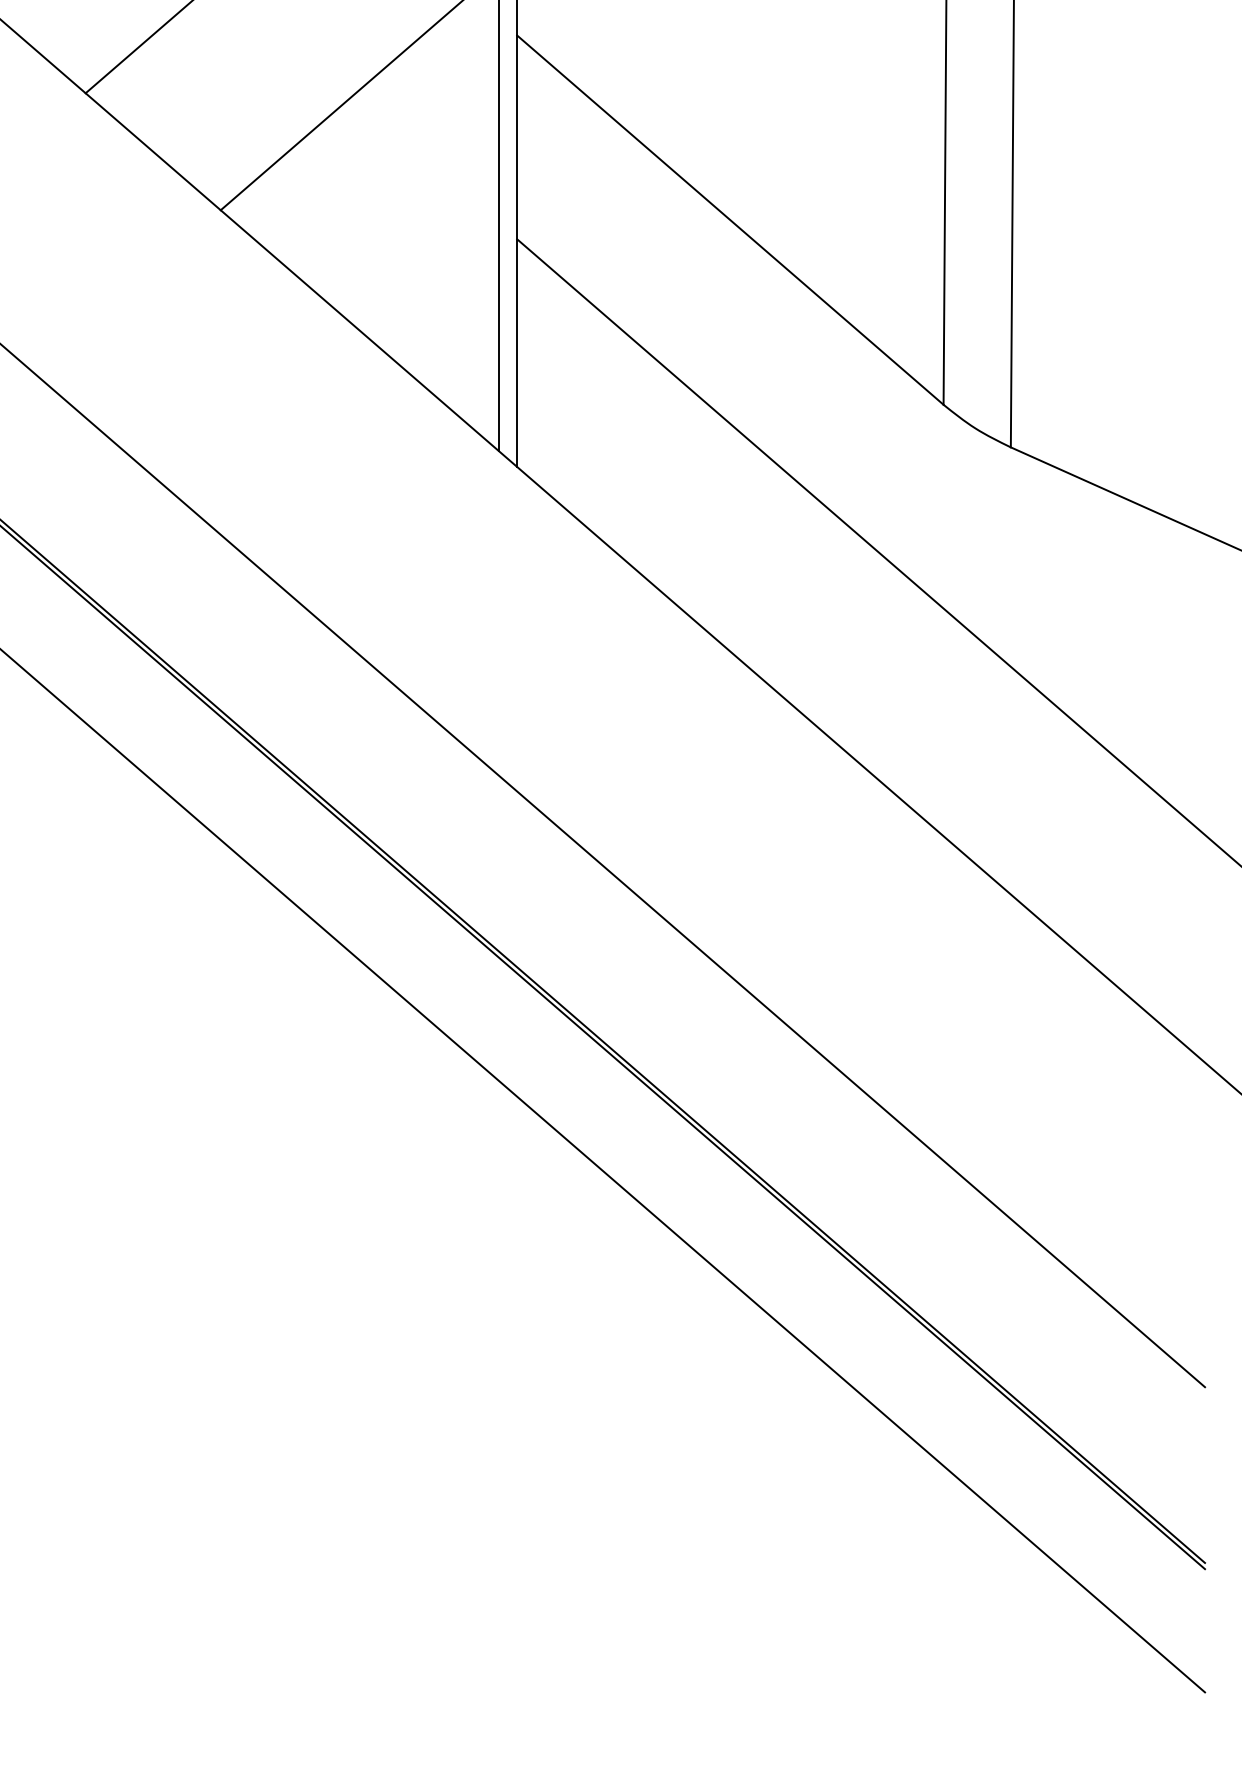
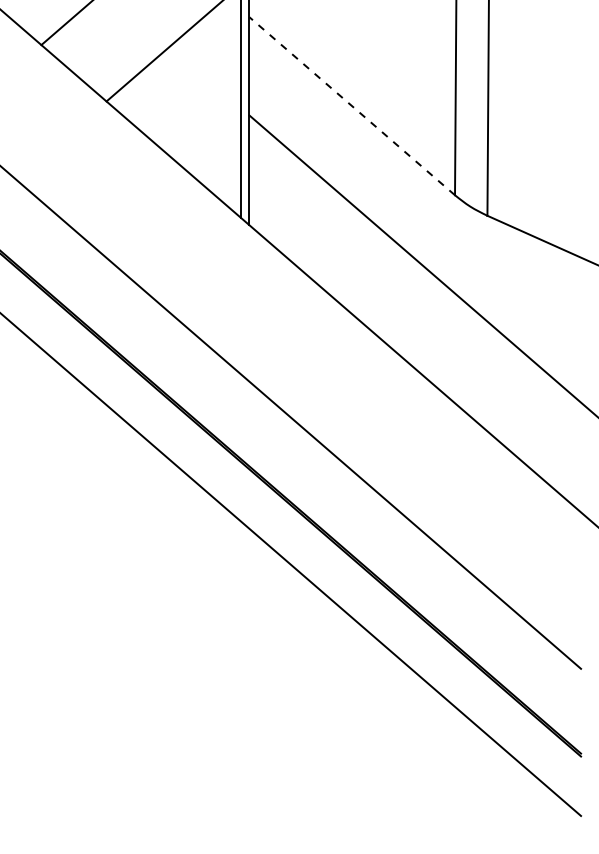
line: (730, 220) -> (352, 106), solid -> dashed

